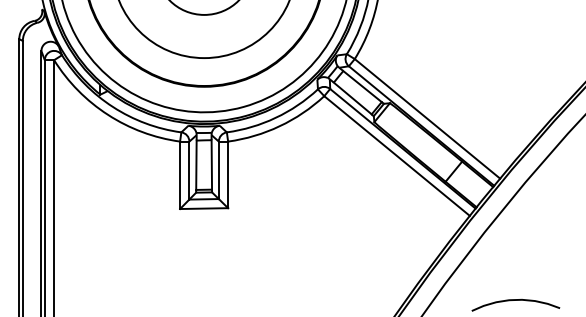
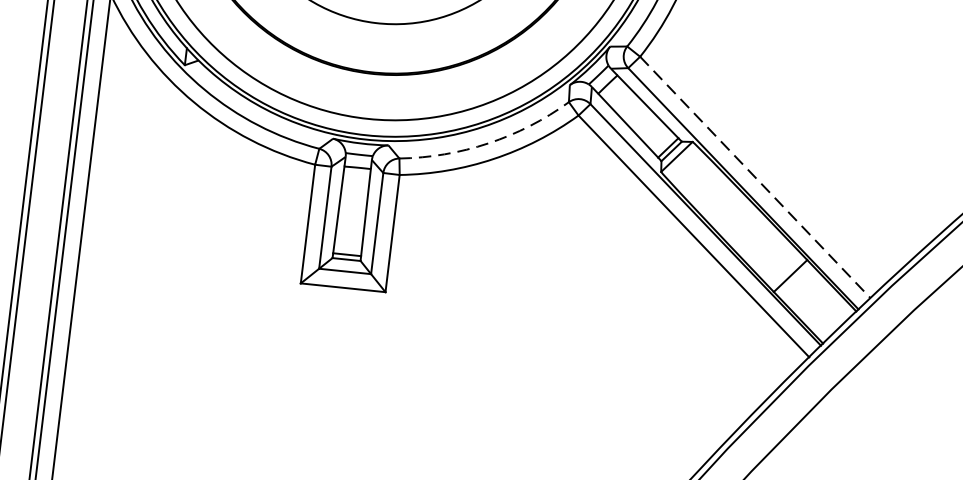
arc: (275, 117) -> (488, 142), solid -> dashed
line: (427, 119) -> (755, 178), solid -> dashed

